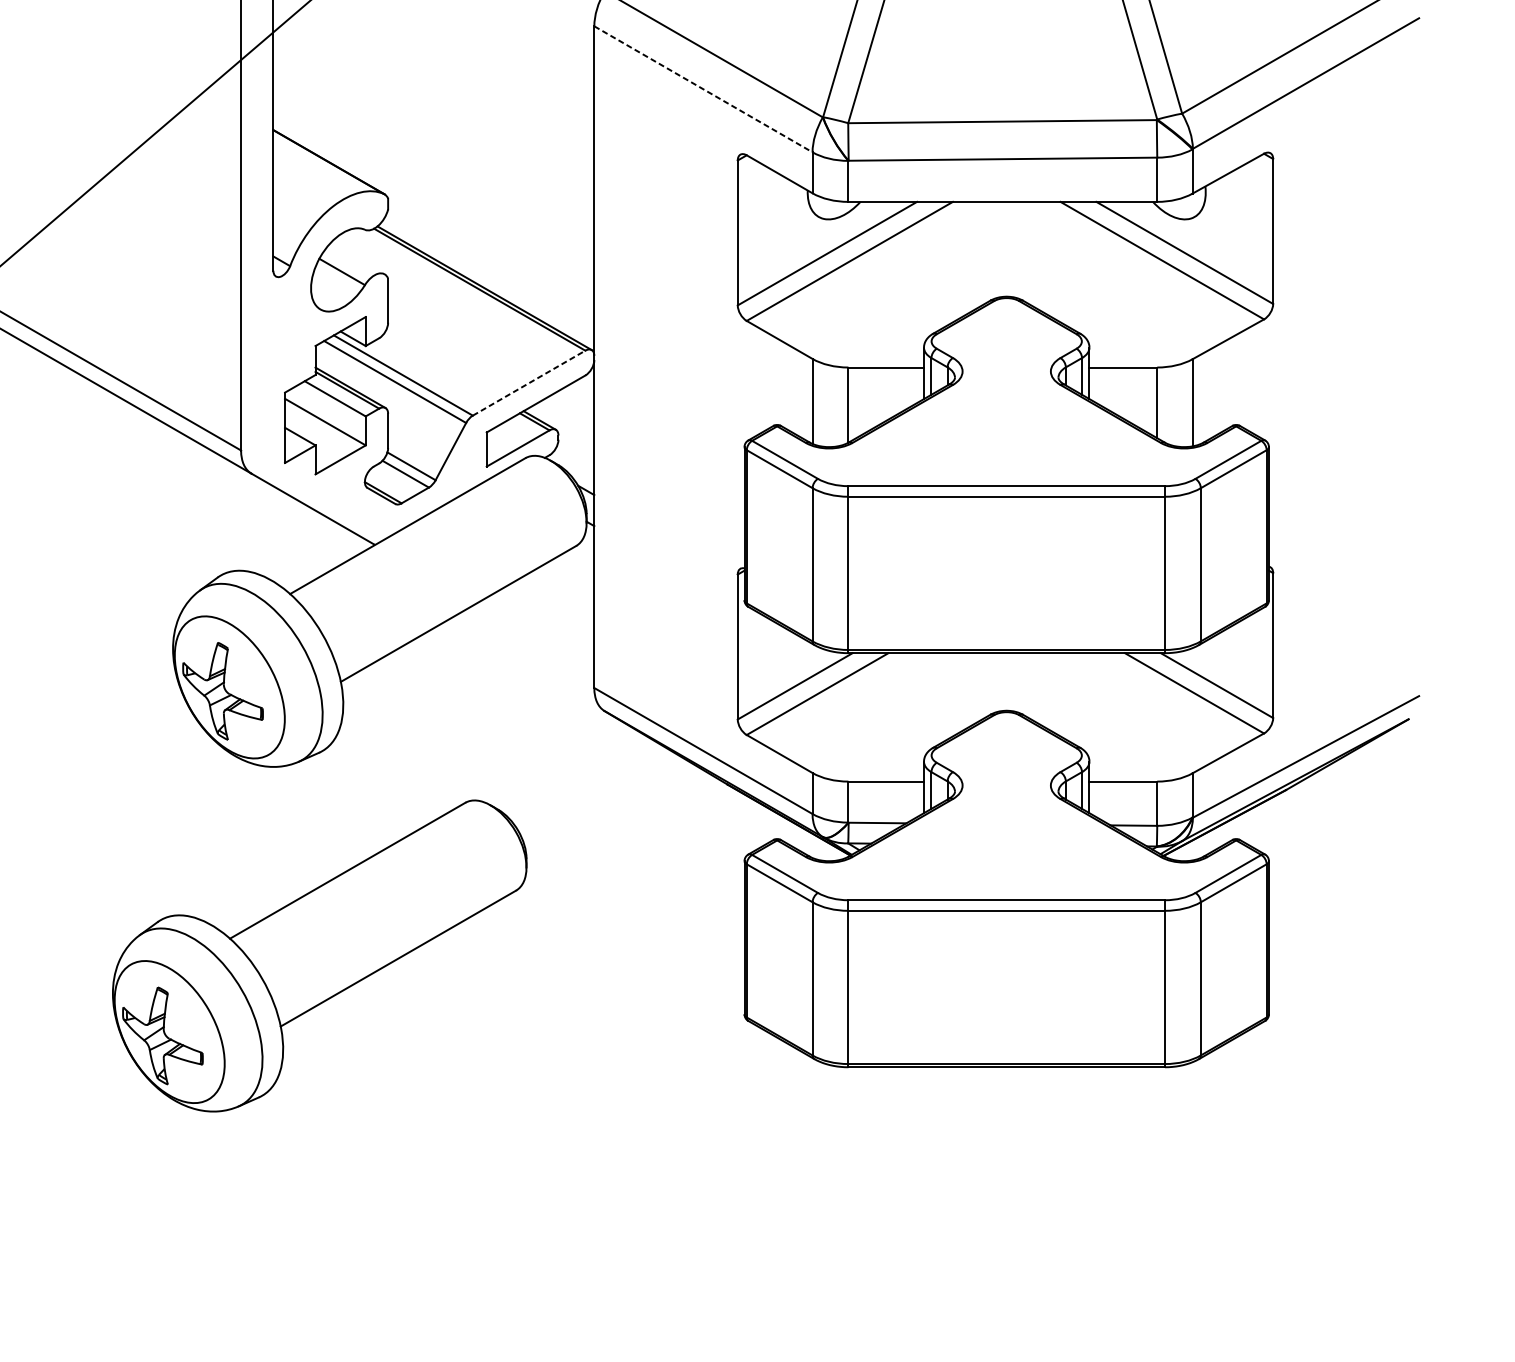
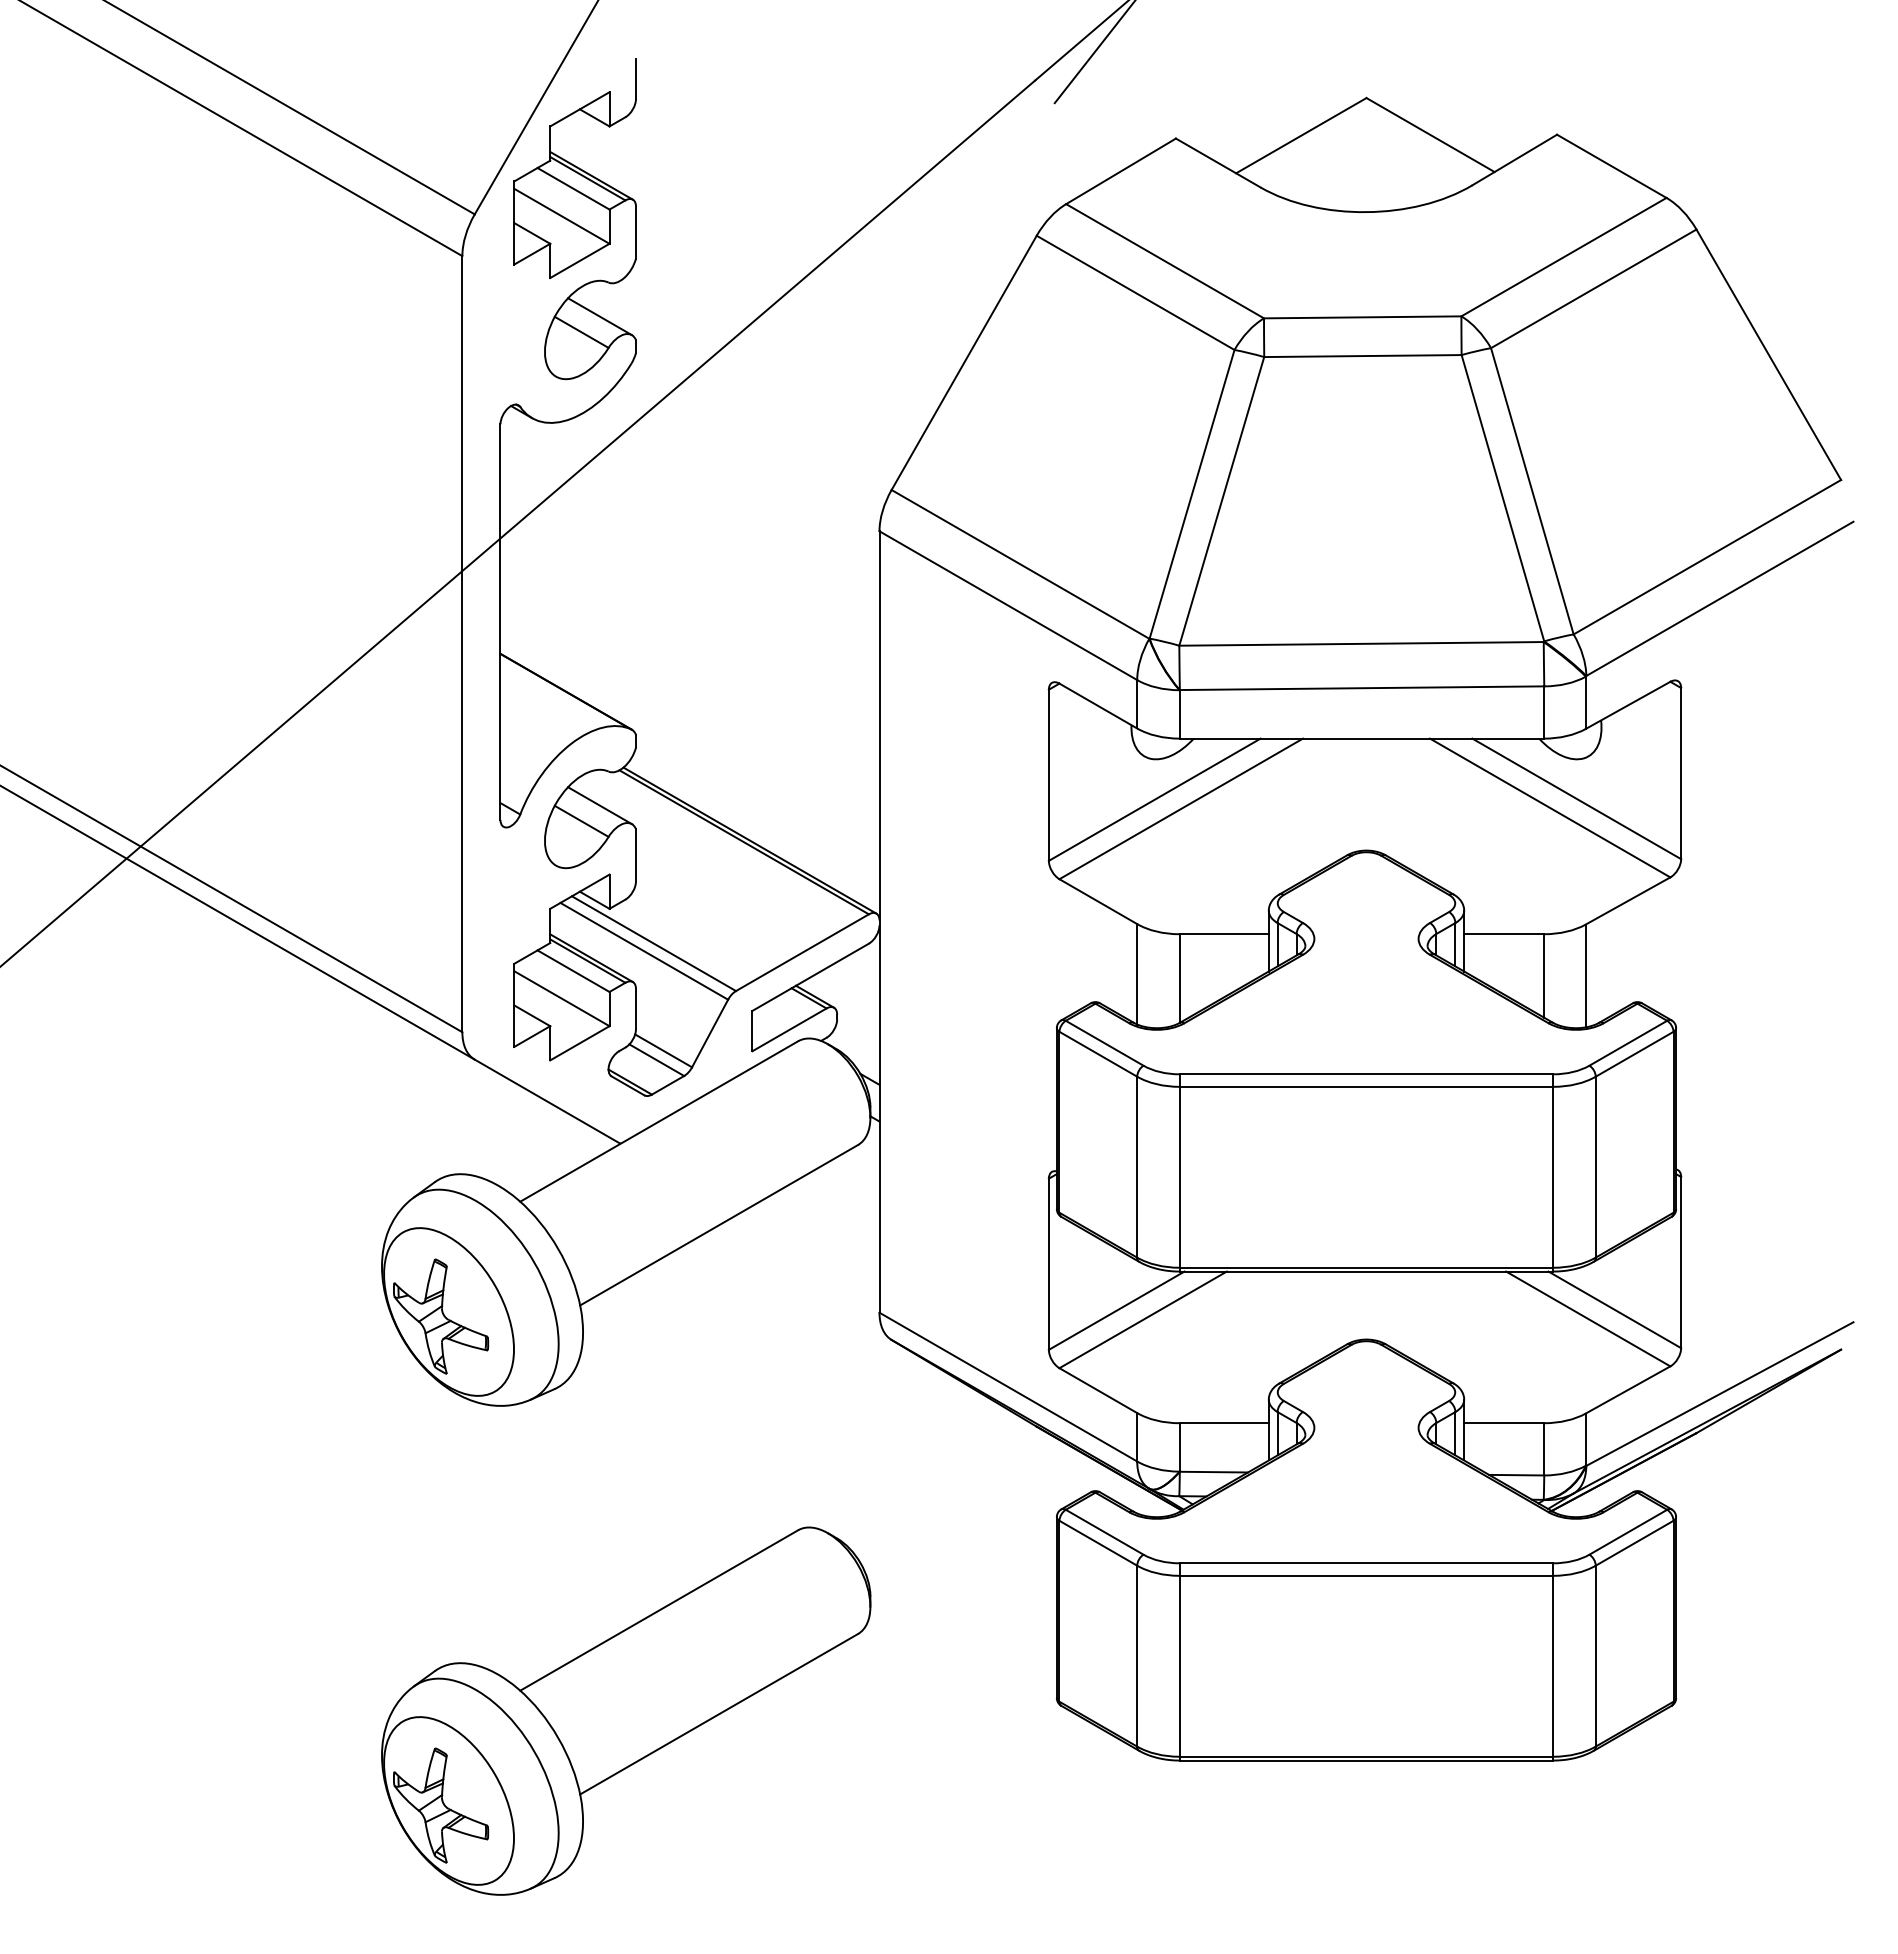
line: (703, 89) -> (1008, 605), dashed -> solid
line: (357, 258) -> (599, 805), added
line: (529, 383) -> (802, 952), dashed -> solid
part: (319, 955) -> (626, 1710), moved

